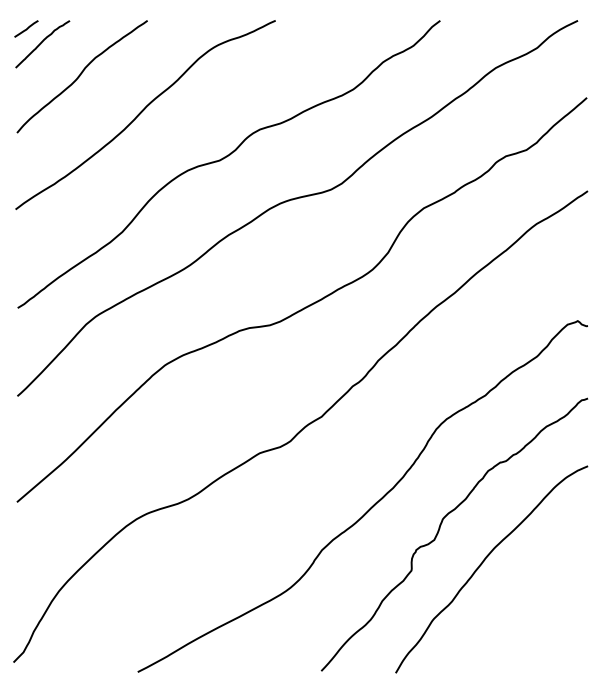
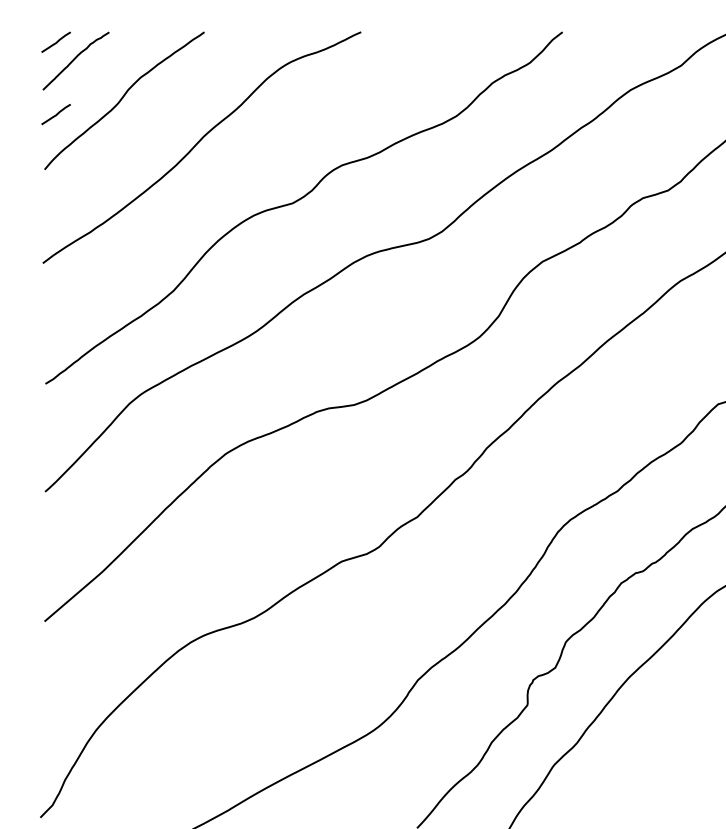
line: (26, 87) -> (56, 113), added

